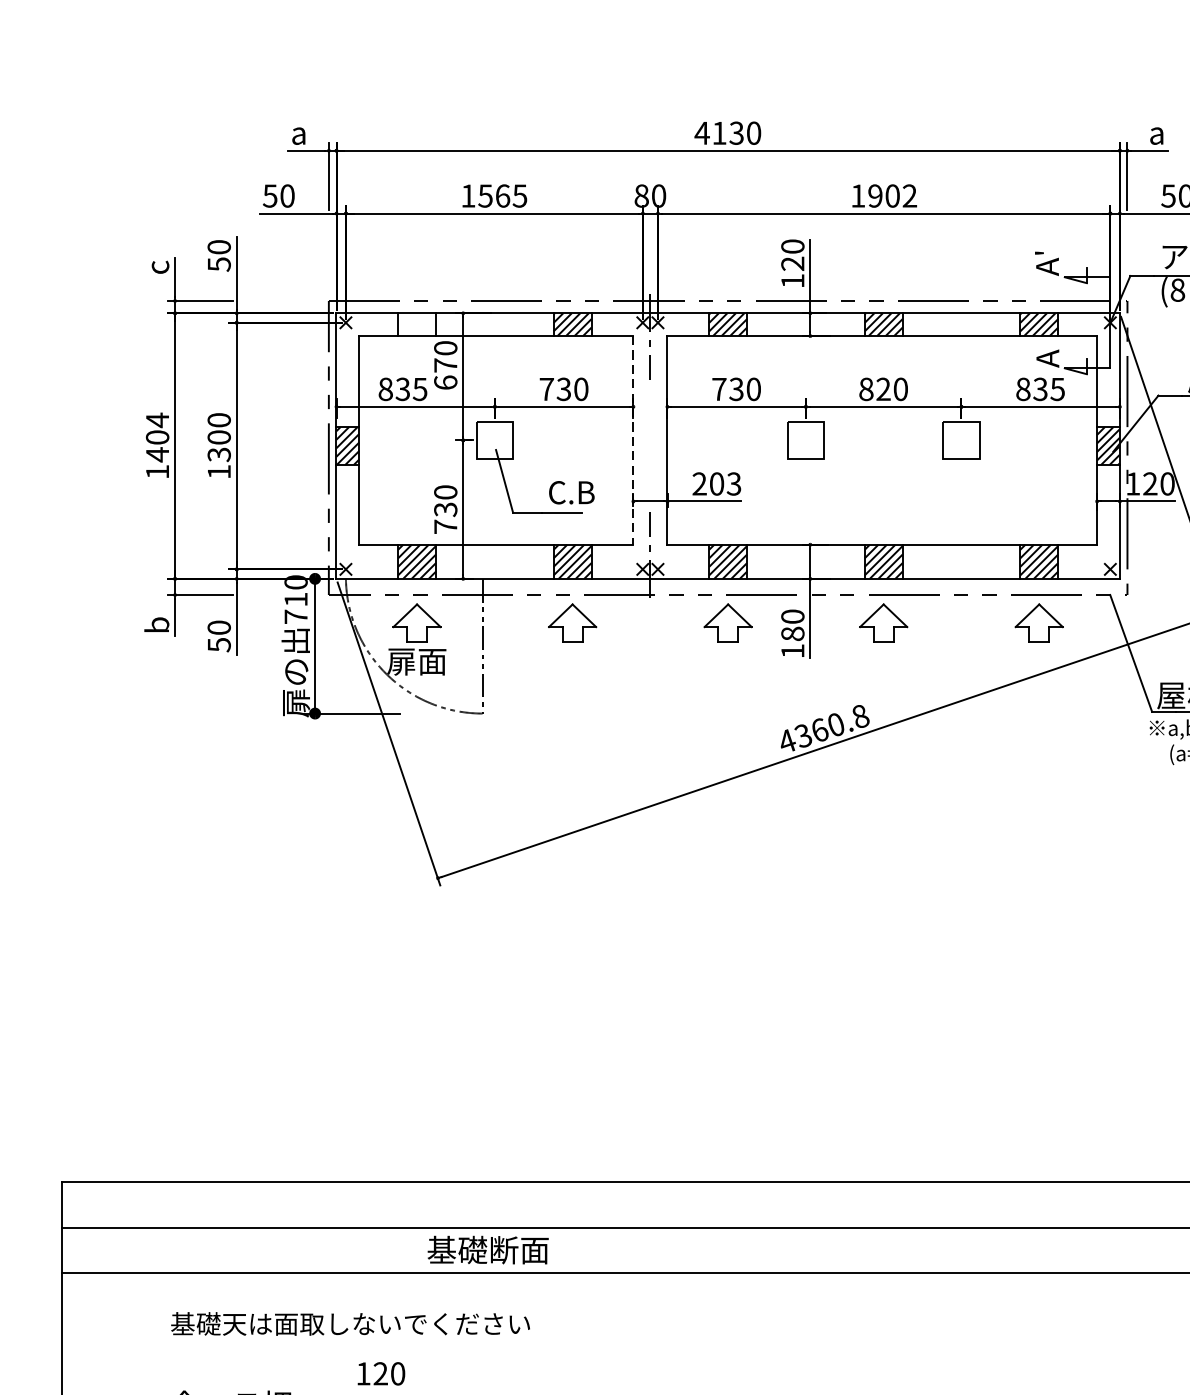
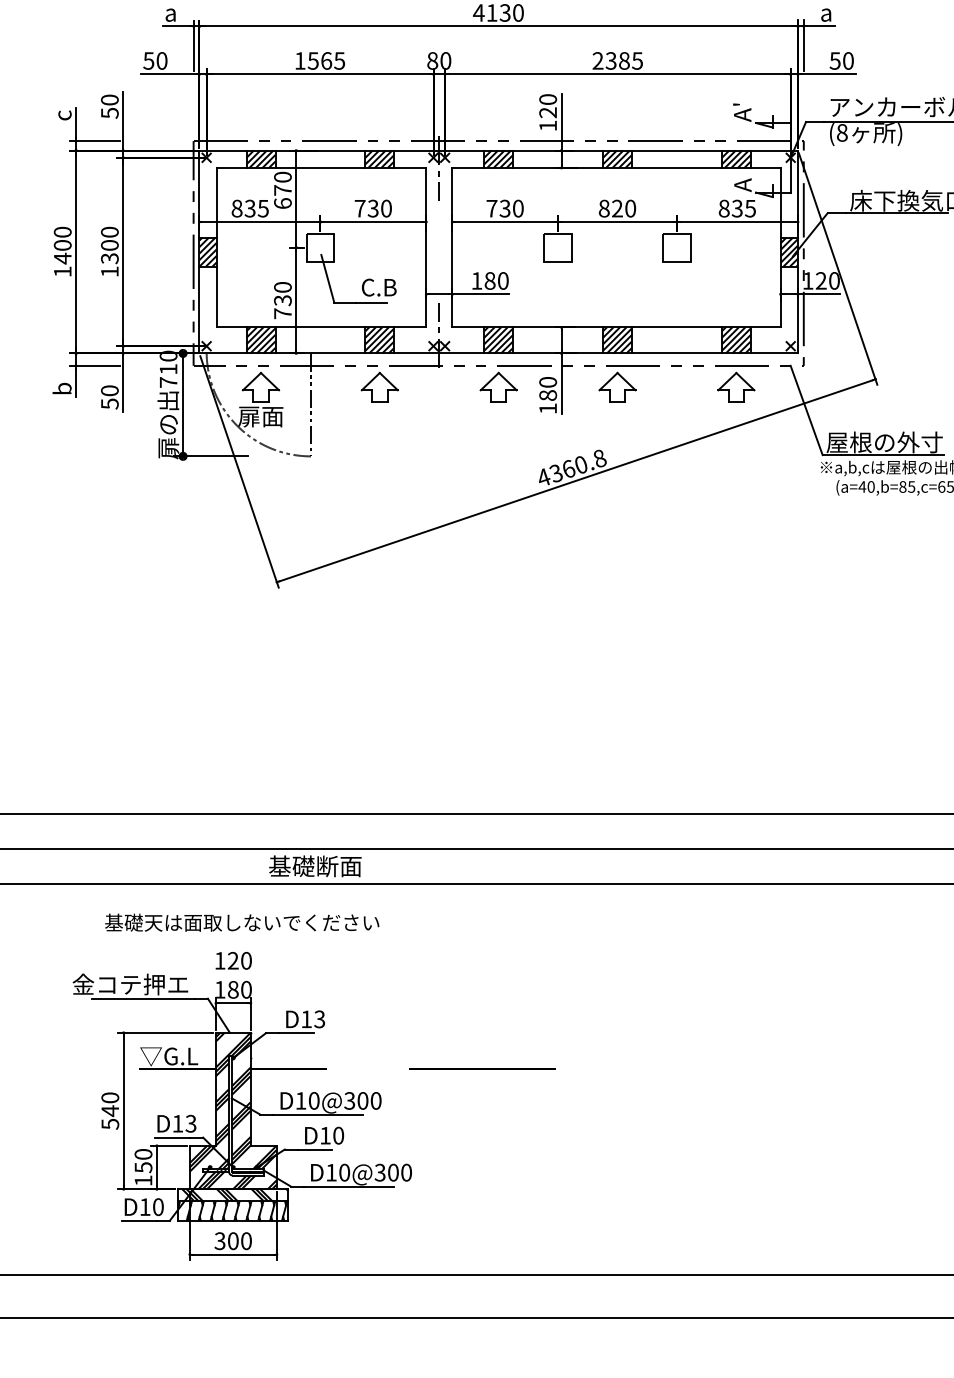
text: (883, 195) -> (617, 60), 1902 -> 2385
hatch: (416, 323) -> (260, 158), added
text: (157, 420) -> (62, 232), 1404 -> 1400
line: (633, 440) -> (426, 247), dashed -> solid
text: (716, 483) -> (489, 280), 203 -> 180
text: (350, 1323) -> (242, 922), moved

